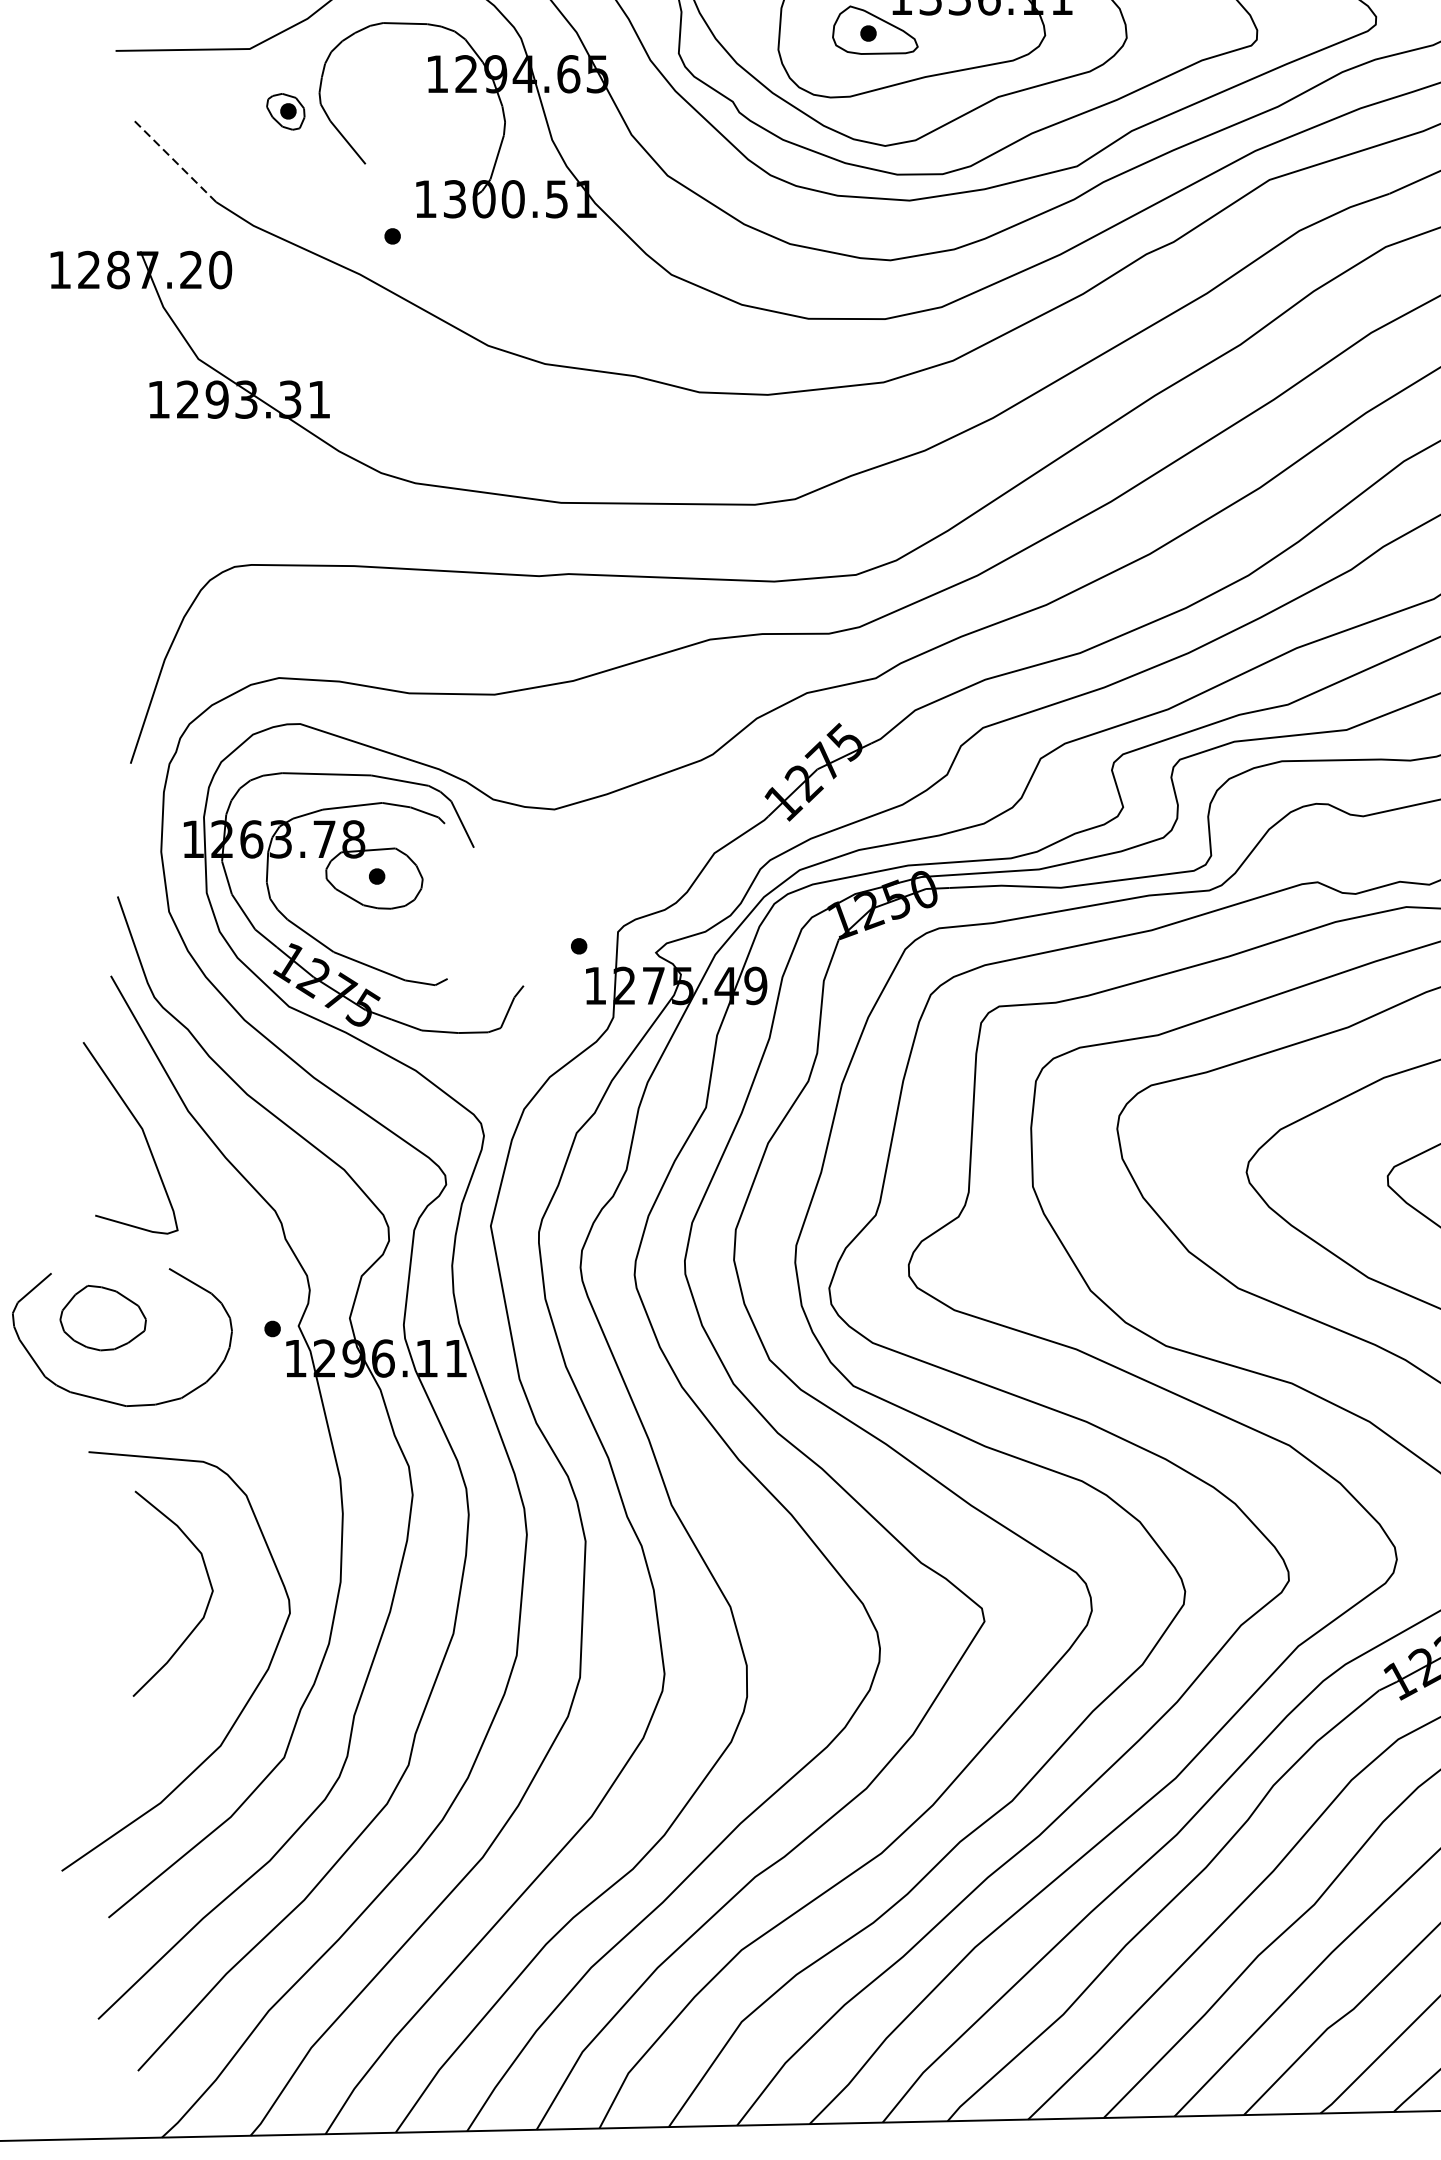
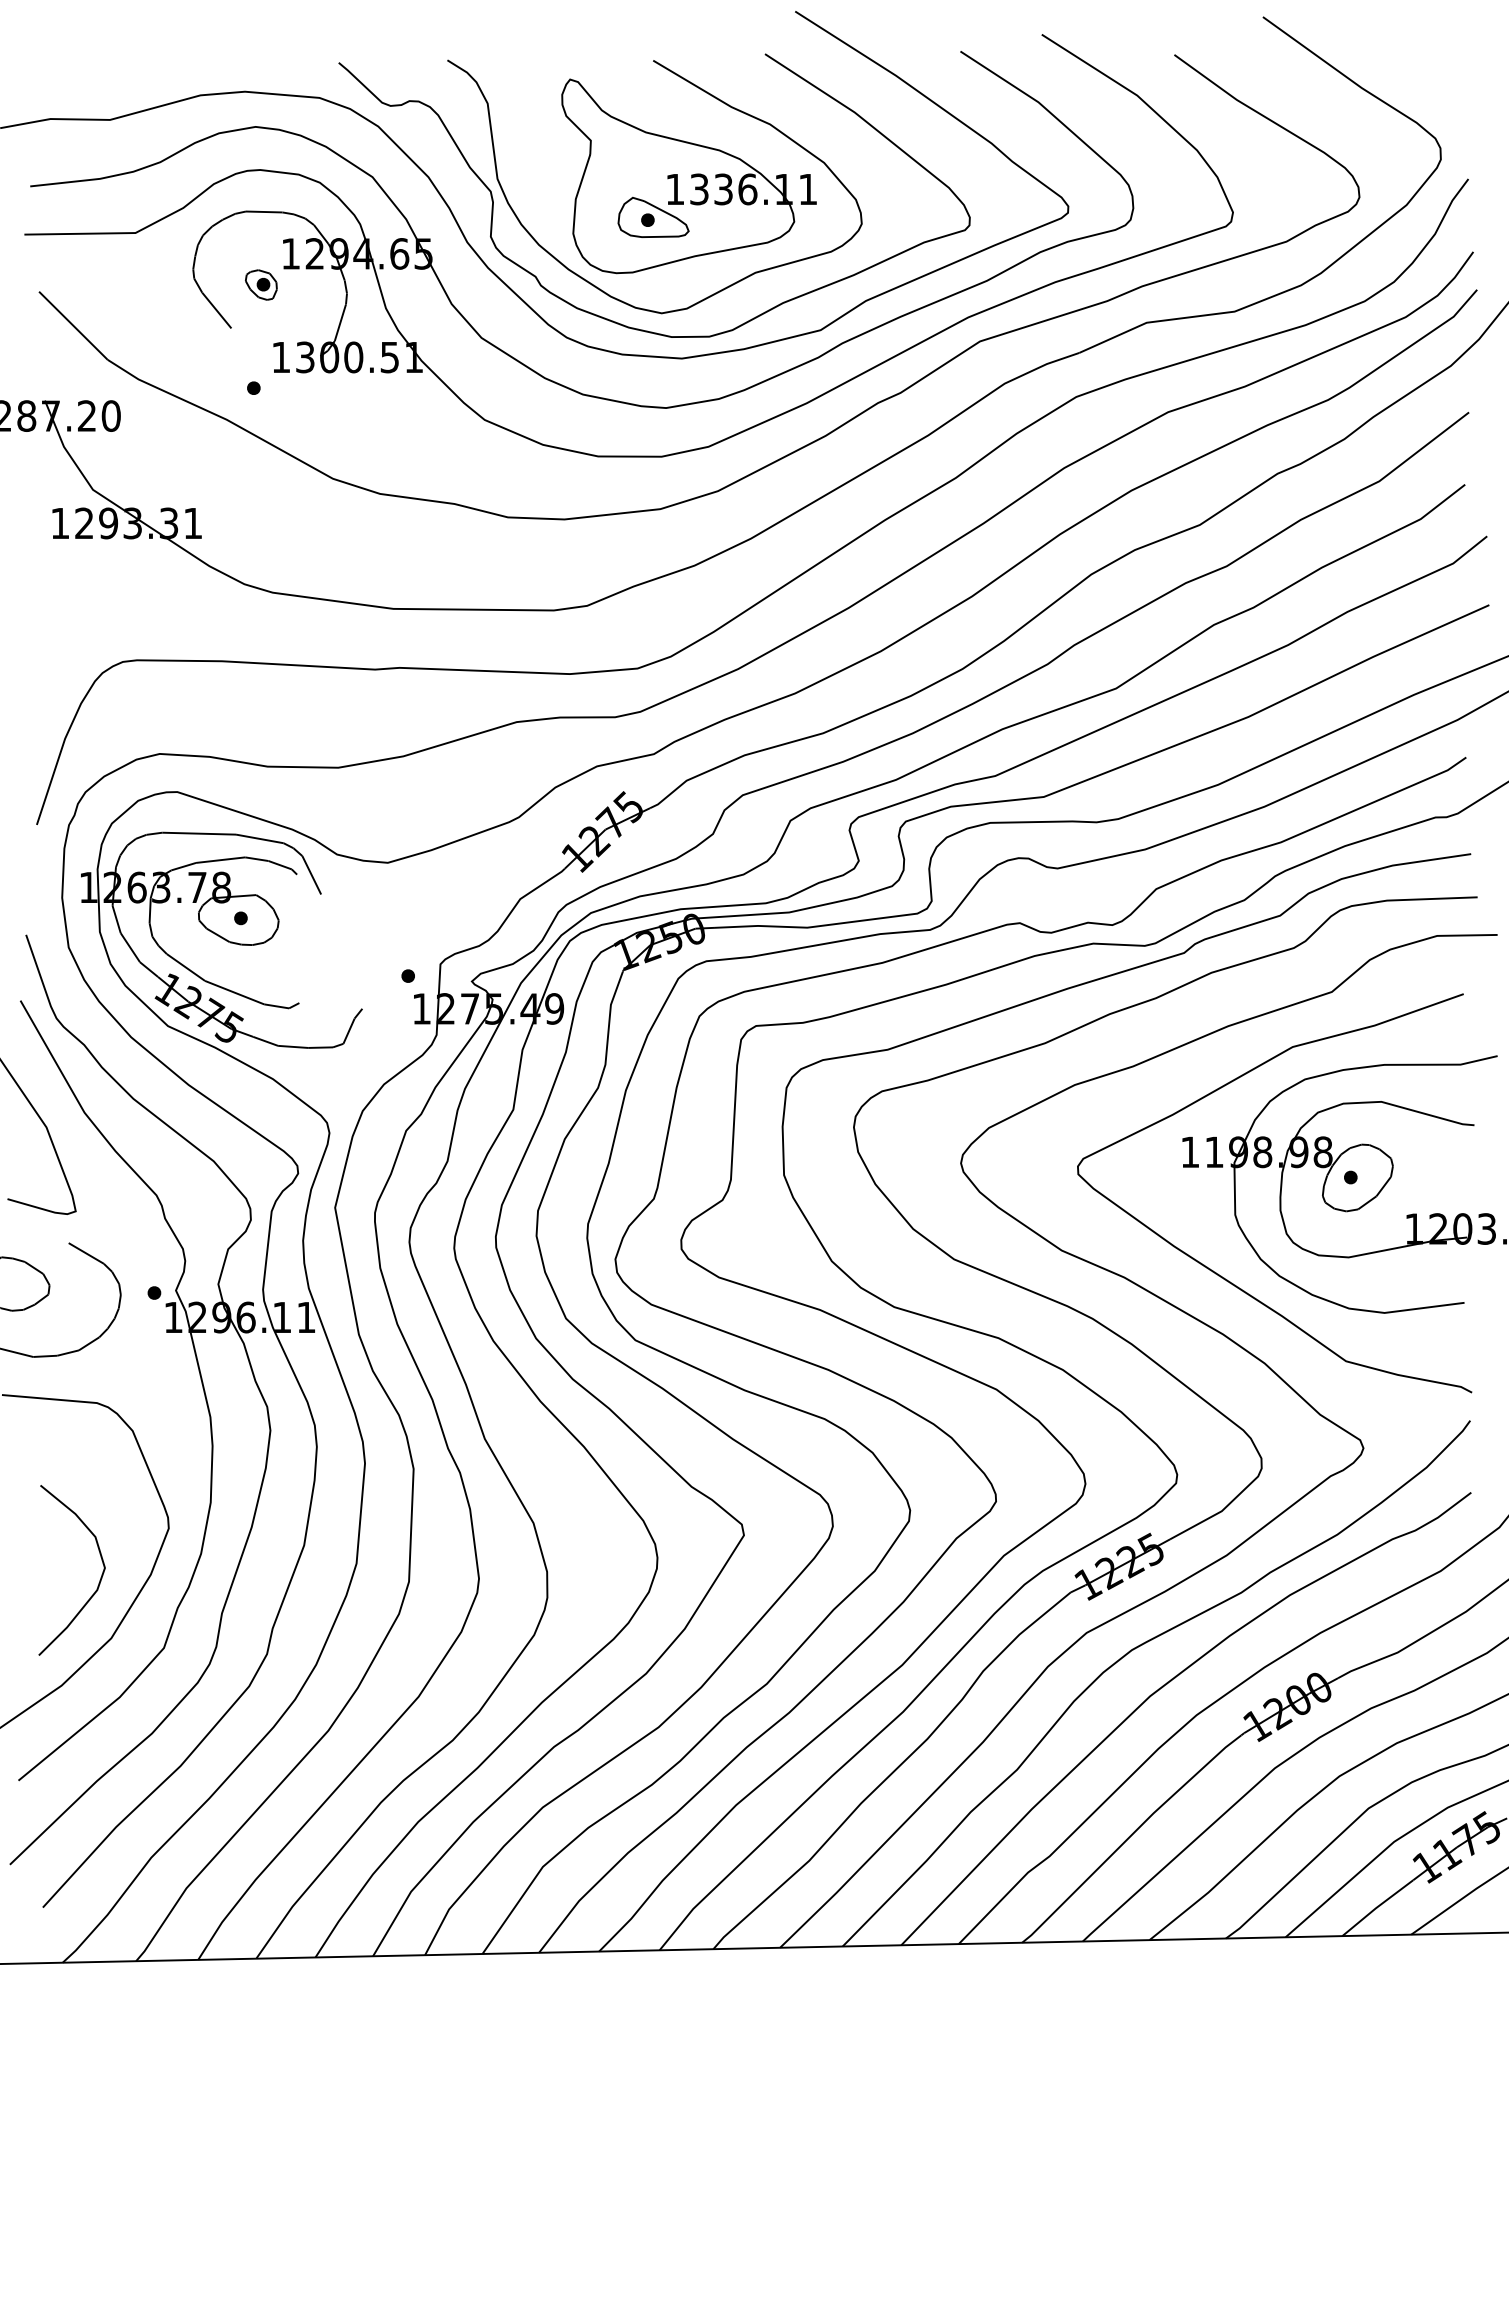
part: (285, 111) -> (261, 284), moved
line: (174, 160) -> (73, 325), dashed -> solid
curve: (206, 1606) -> (99, 1580), moved

